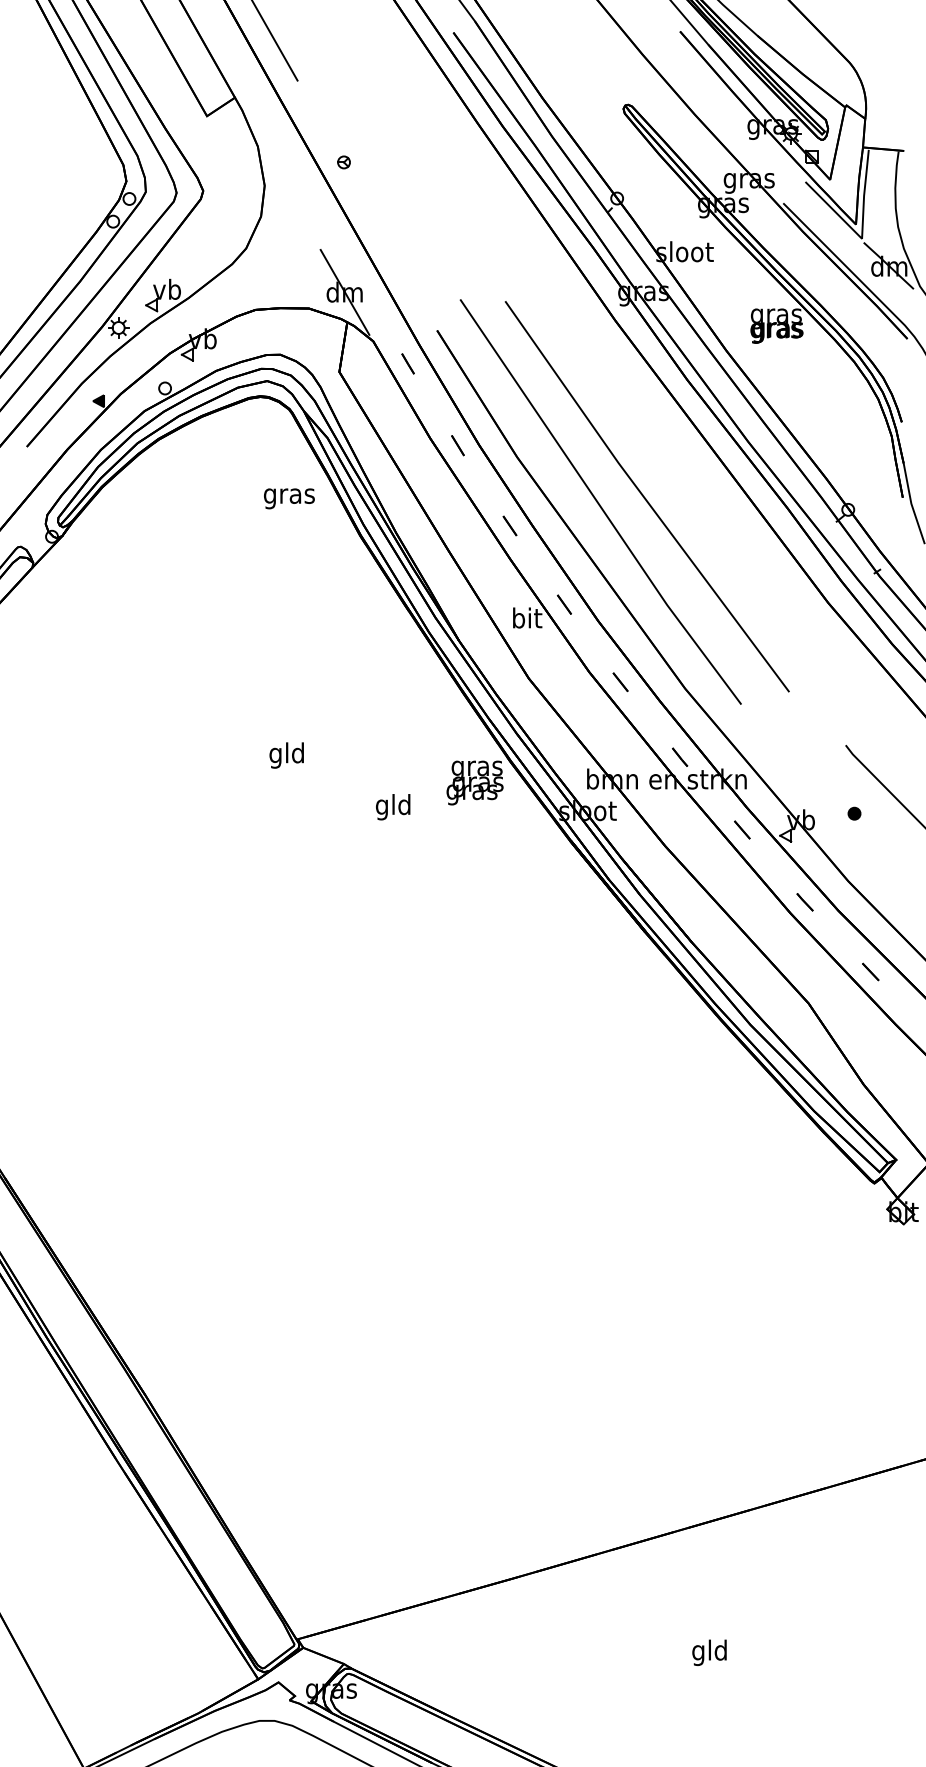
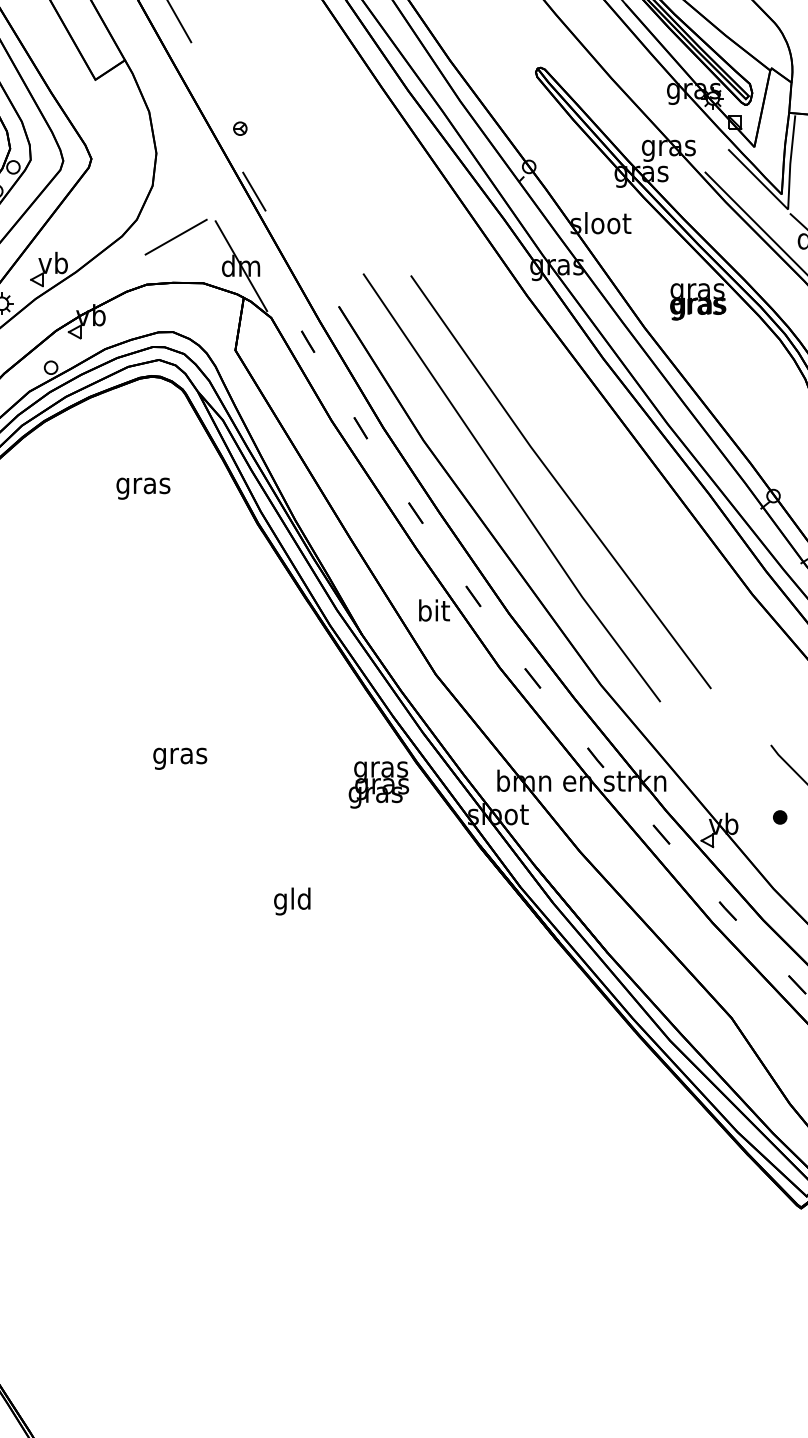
line: (356, 221) -> (253, 191), added
line: (283, 264) -> (176, 236), added
text: (289, 498) -> (143, 488), moved
text: (286, 755) -> (179, 755), gld -> gras
text: (393, 807) -> (292, 901), moved

